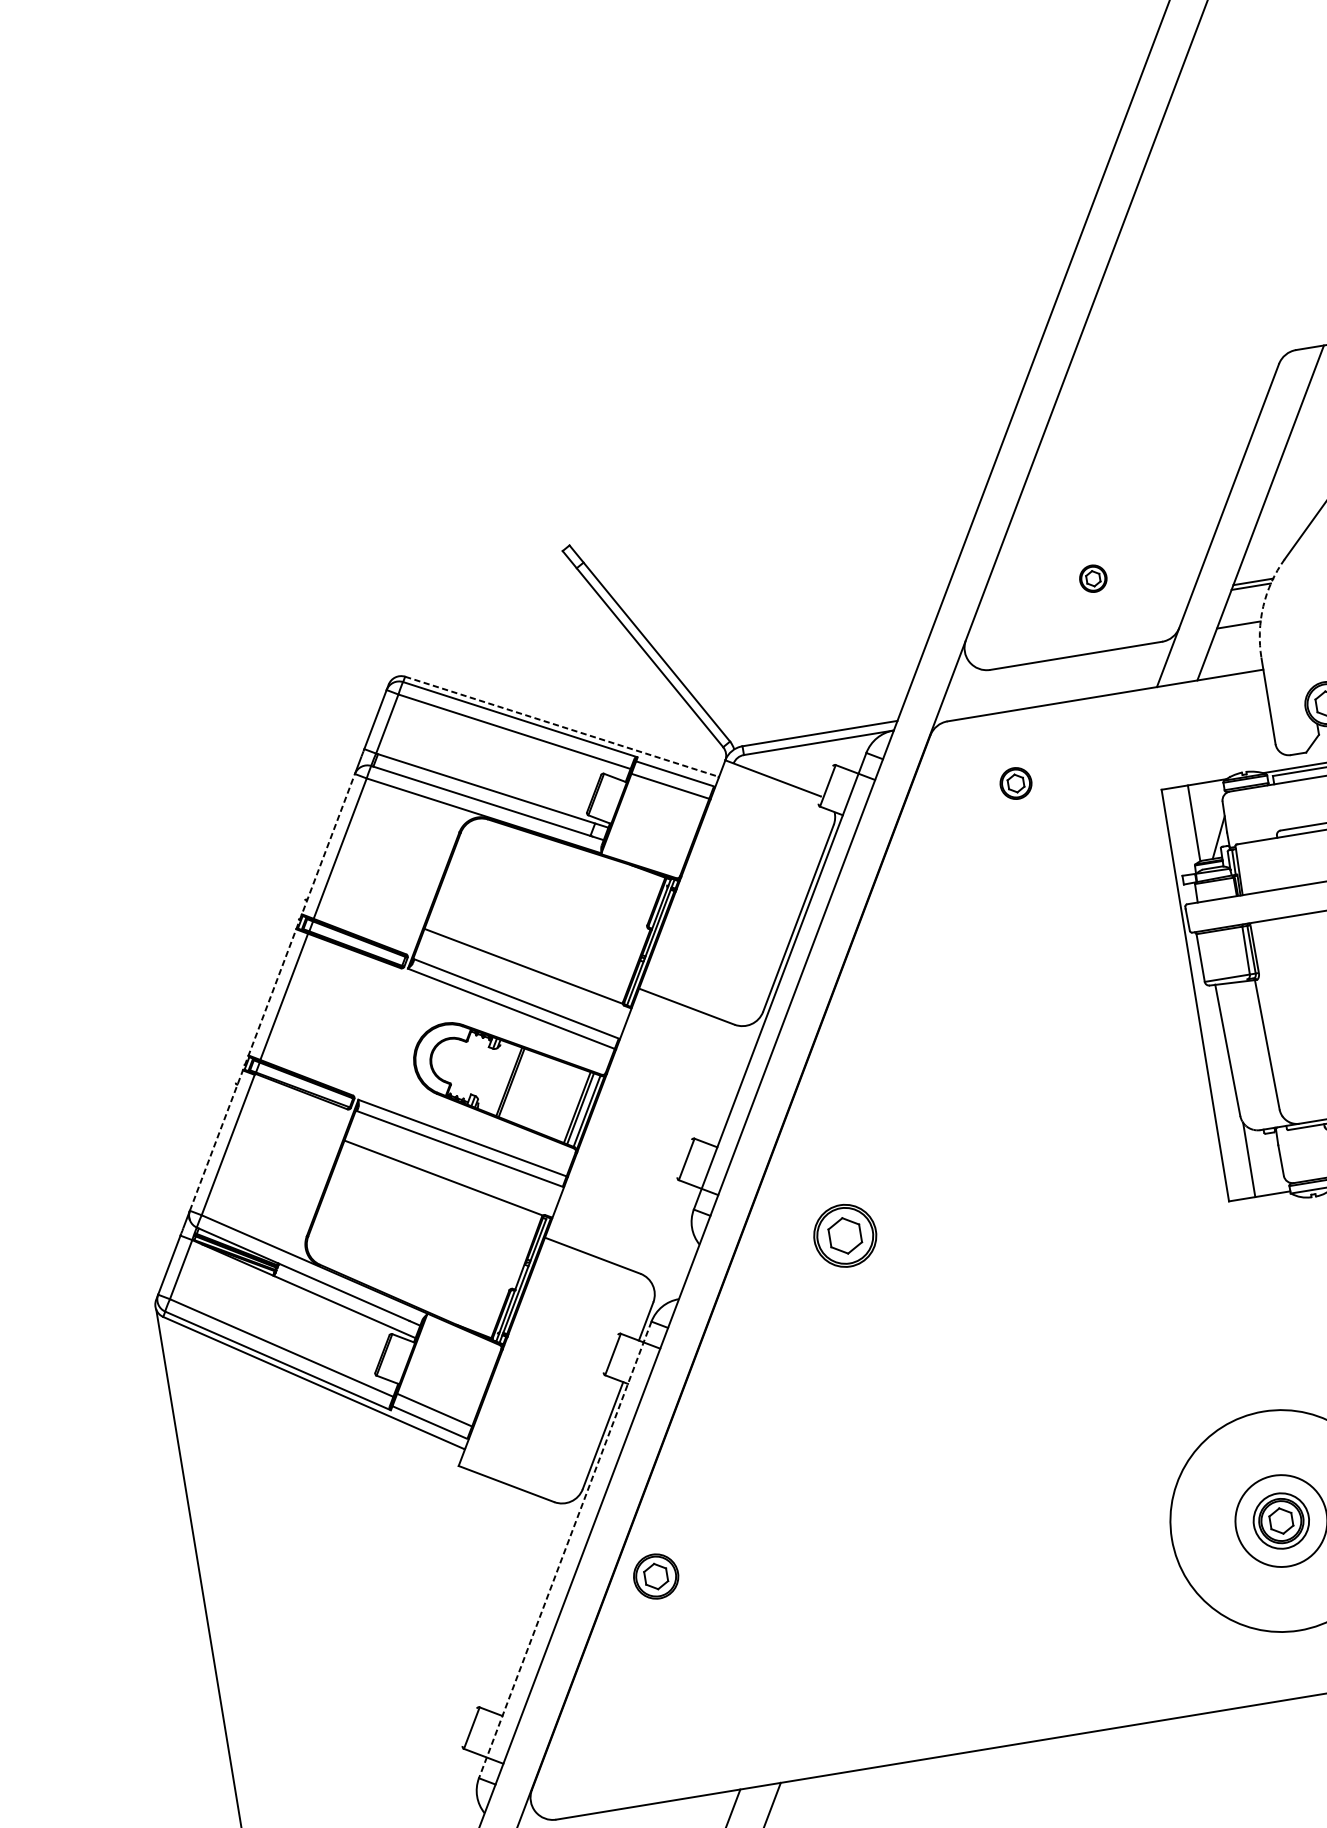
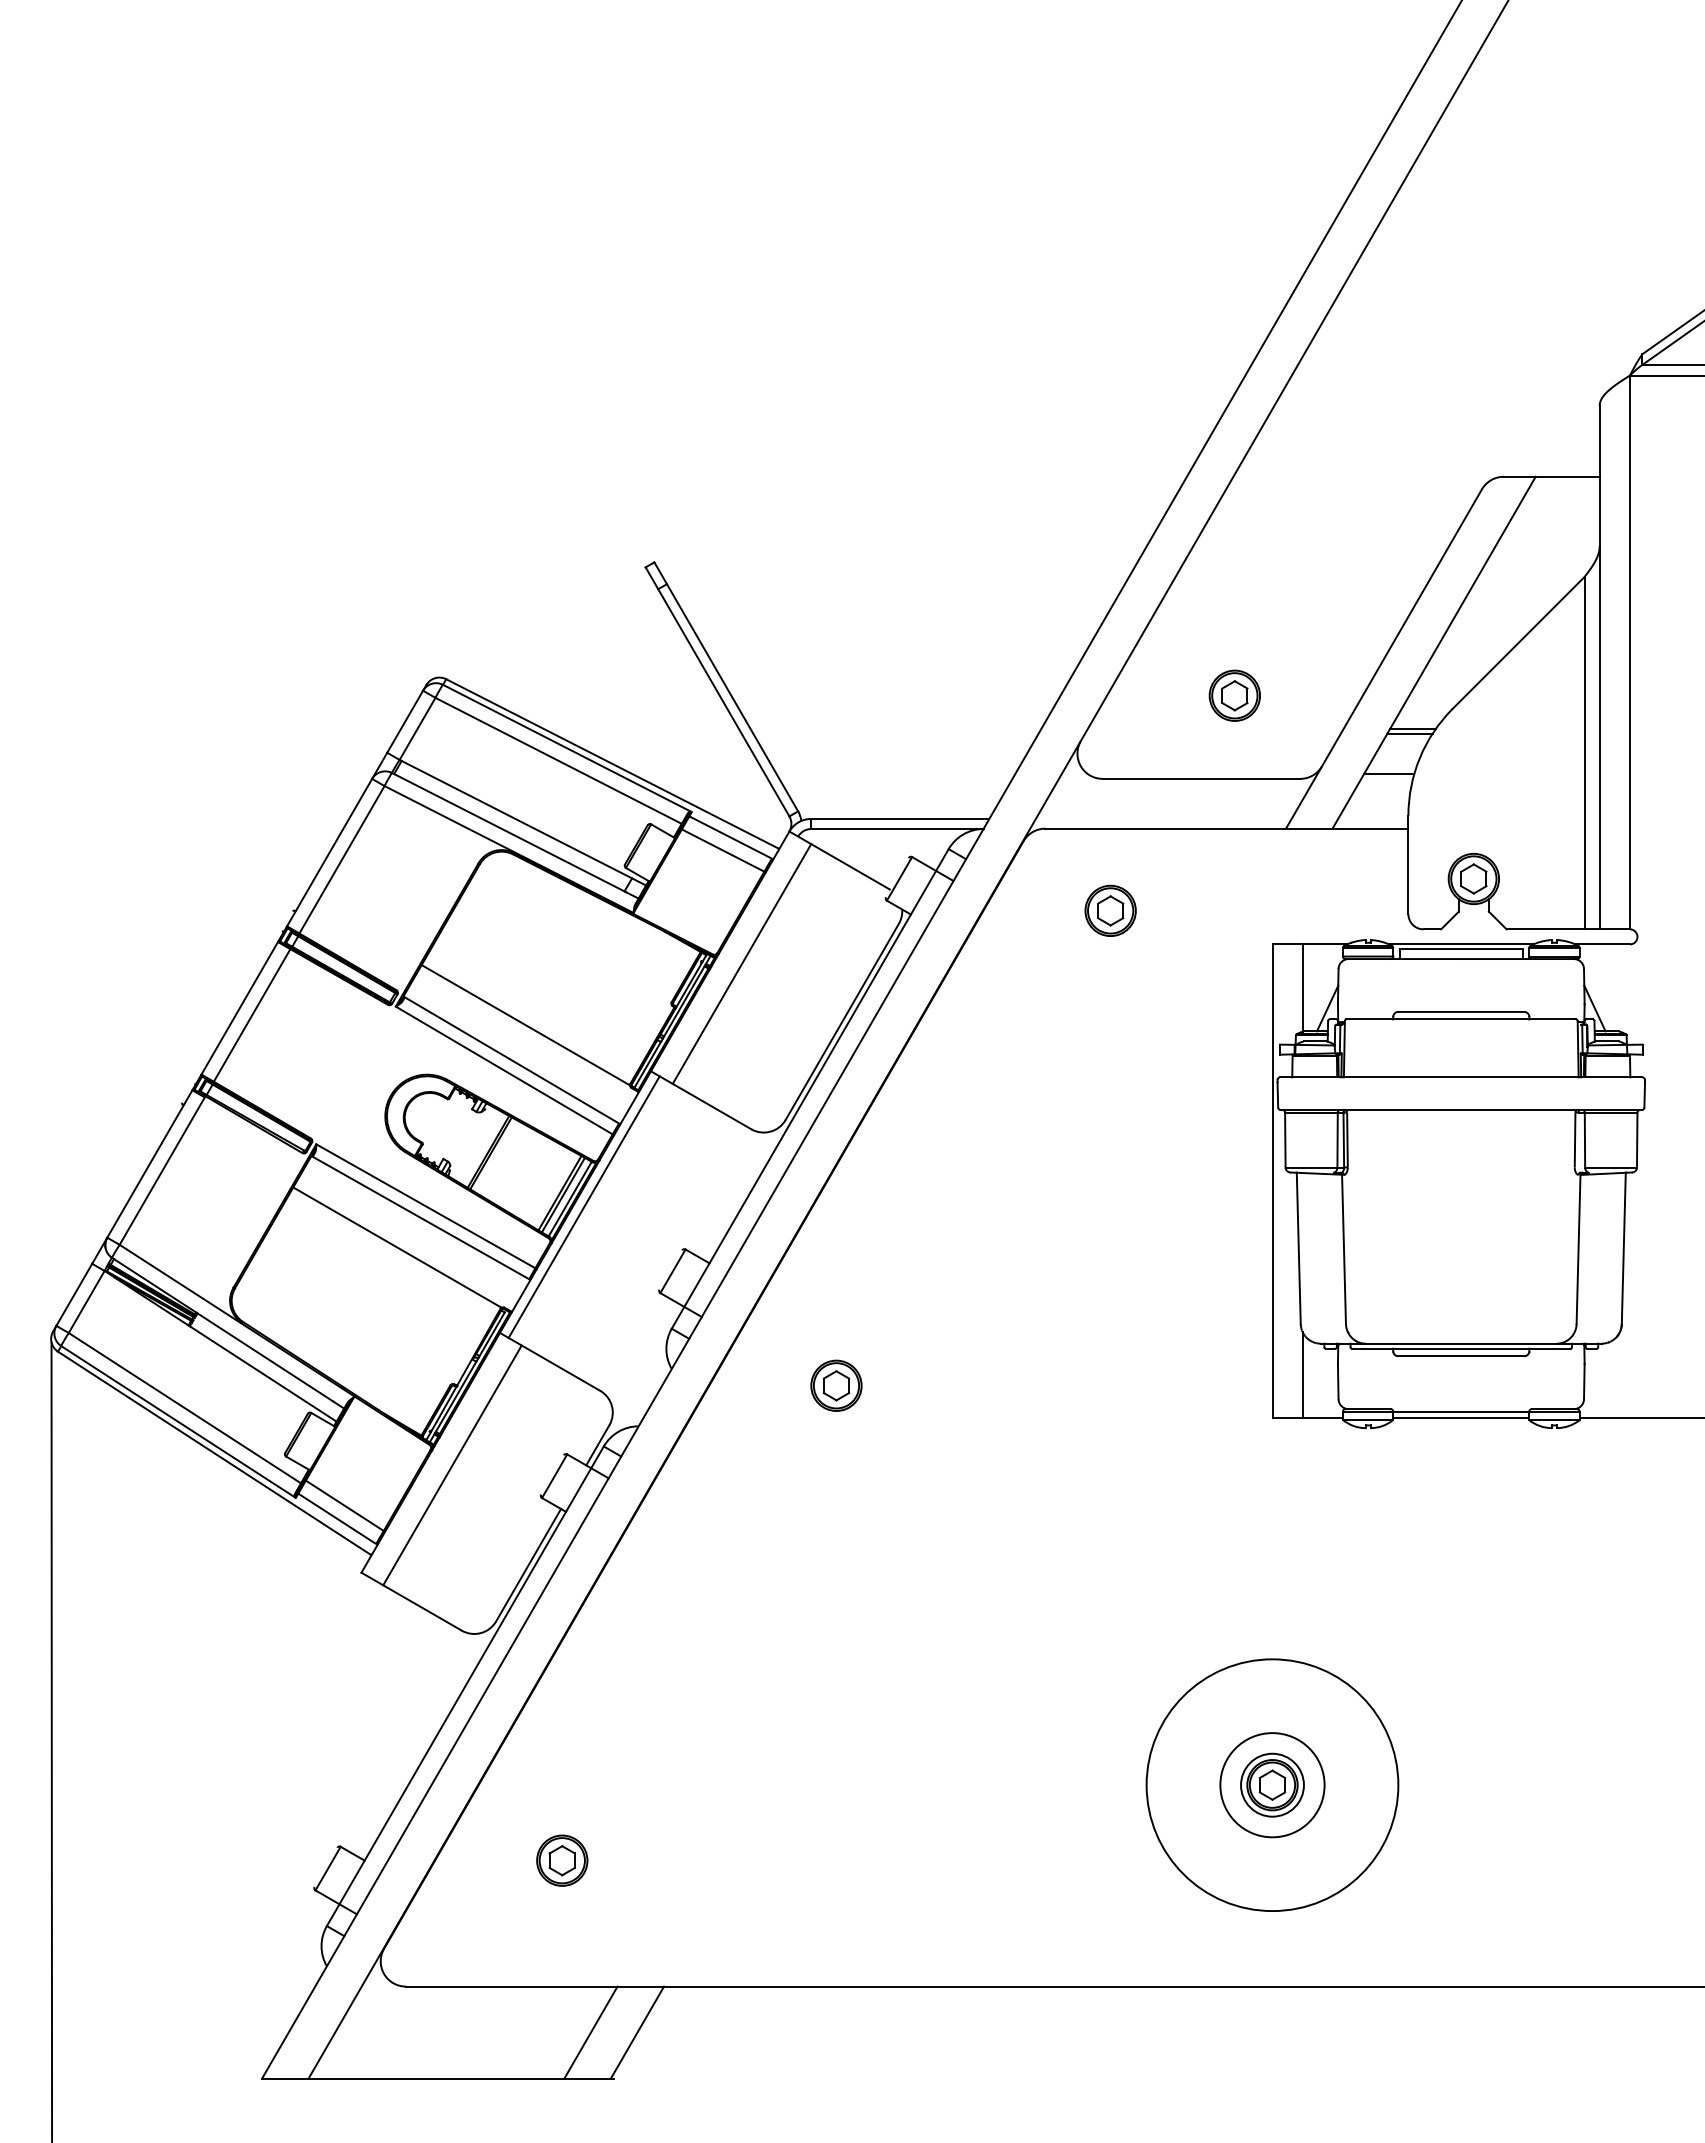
part: (1093, 578) -> (1234, 695), size x1.67
arc: (1262, 606) -> (1419, 757), dashed -> solid
line: (561, 726) -> (612, 763), dashed -> solid
part: (1015, 783) -> (1110, 910), size x1.43
line: (702, 881) -> (741, 963), added
line: (272, 992) -> (239, 1008), dashed -> solid
line: (599, 1115) -> (583, 1206), added
part: (845, 1235) -> (836, 1385), size x0.71
line: (522, 1359) -> (452, 1465), added
line: (565, 1550) -> (465, 1686), dashed -> solid
part: (656, 1576) -> (562, 1860), moved

